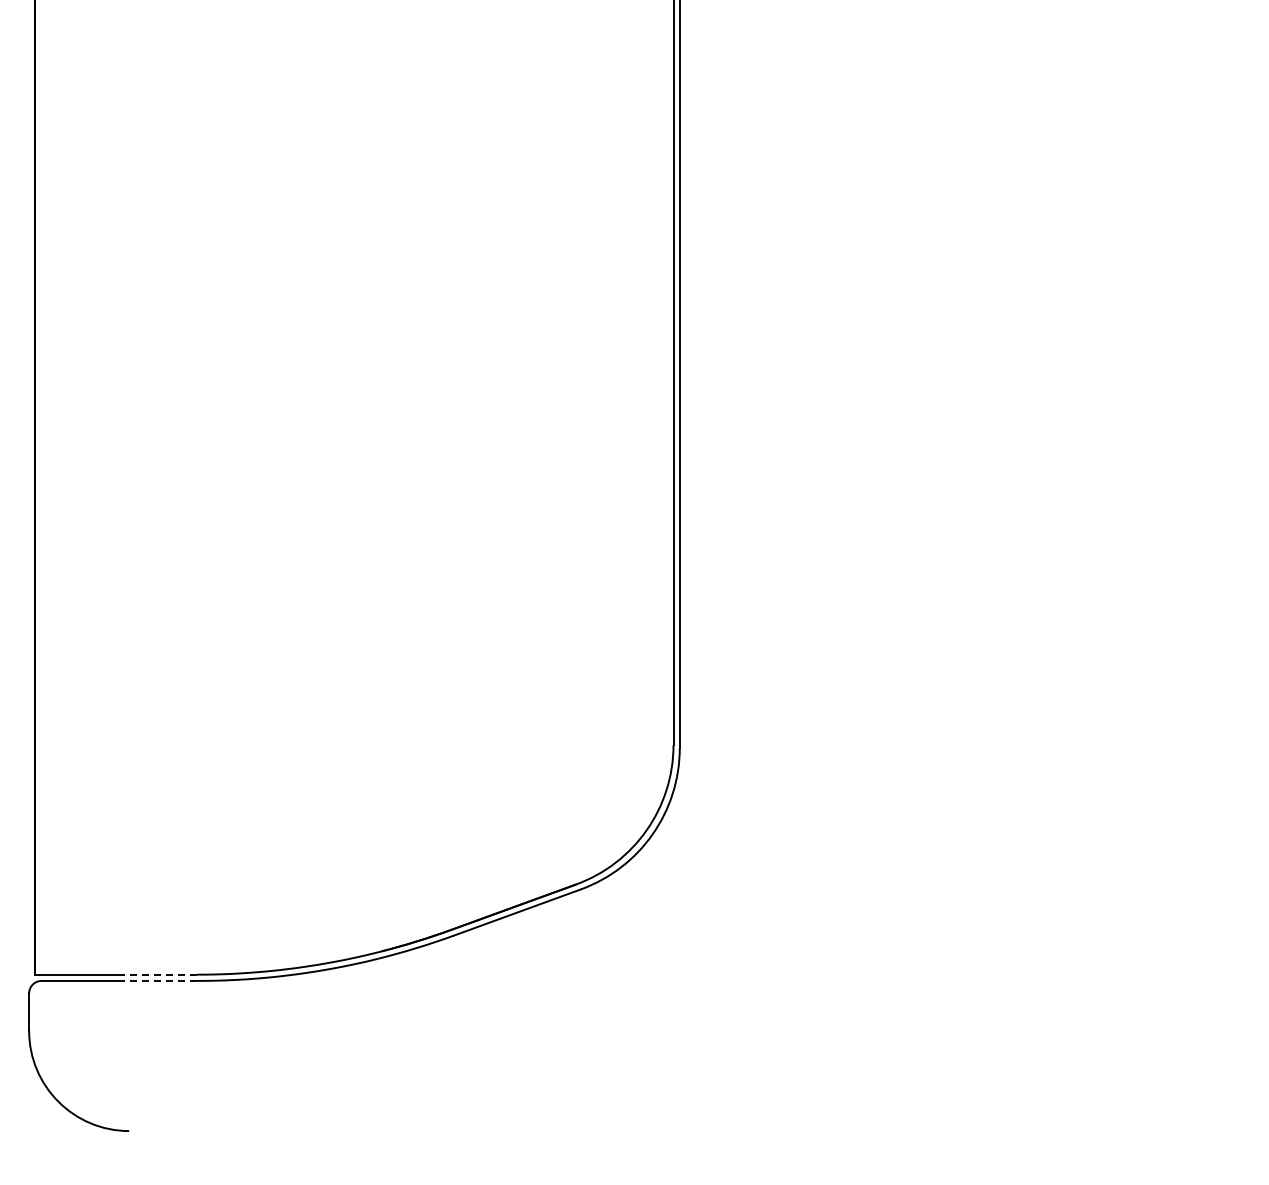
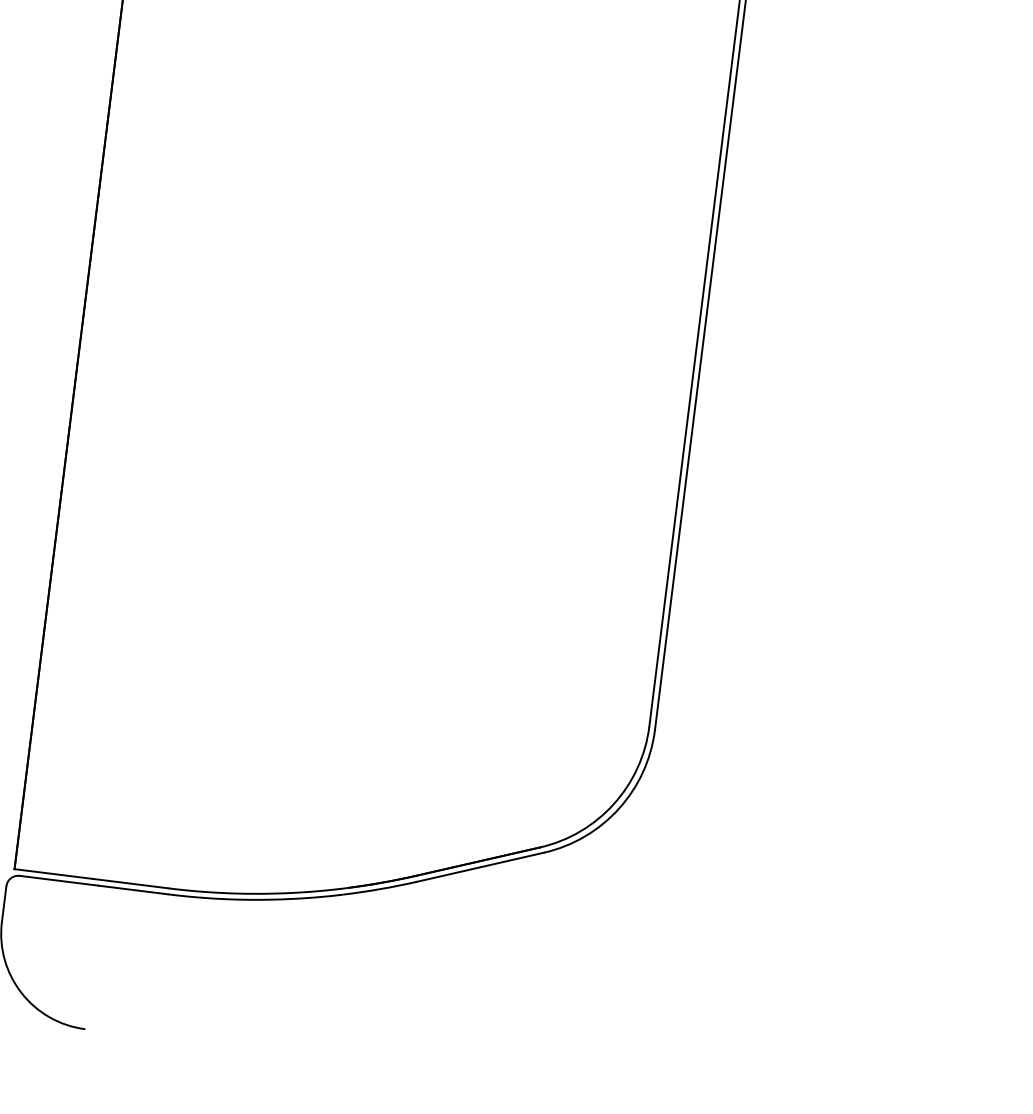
line: (157, 974) -> (130, 883), dashed -> solid
line: (160, 980) -> (133, 889), dashed -> solid

